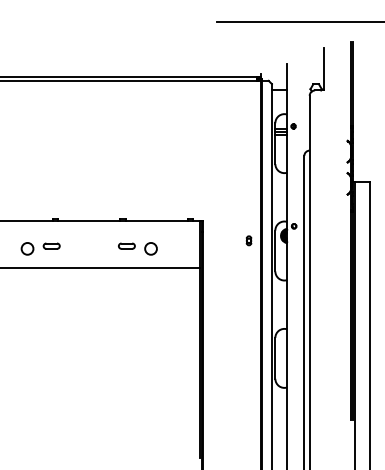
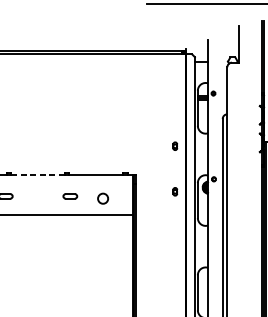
part: (248, 187) -> (174, 146), added
line: (89, 221) -> (38, 175), solid -> dashed
circle: (150, 248) -> (102, 198), moved

